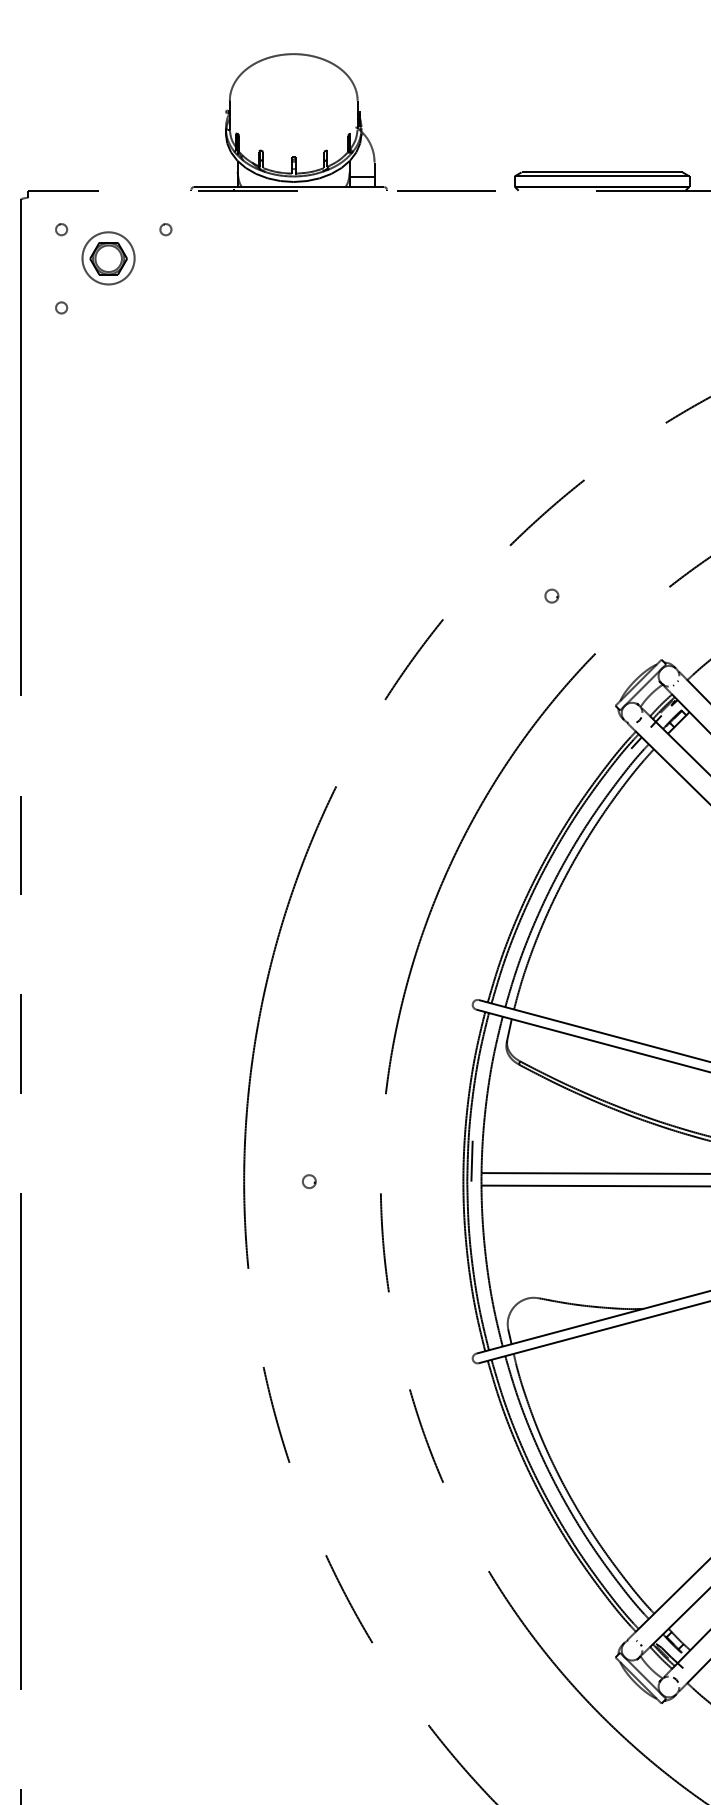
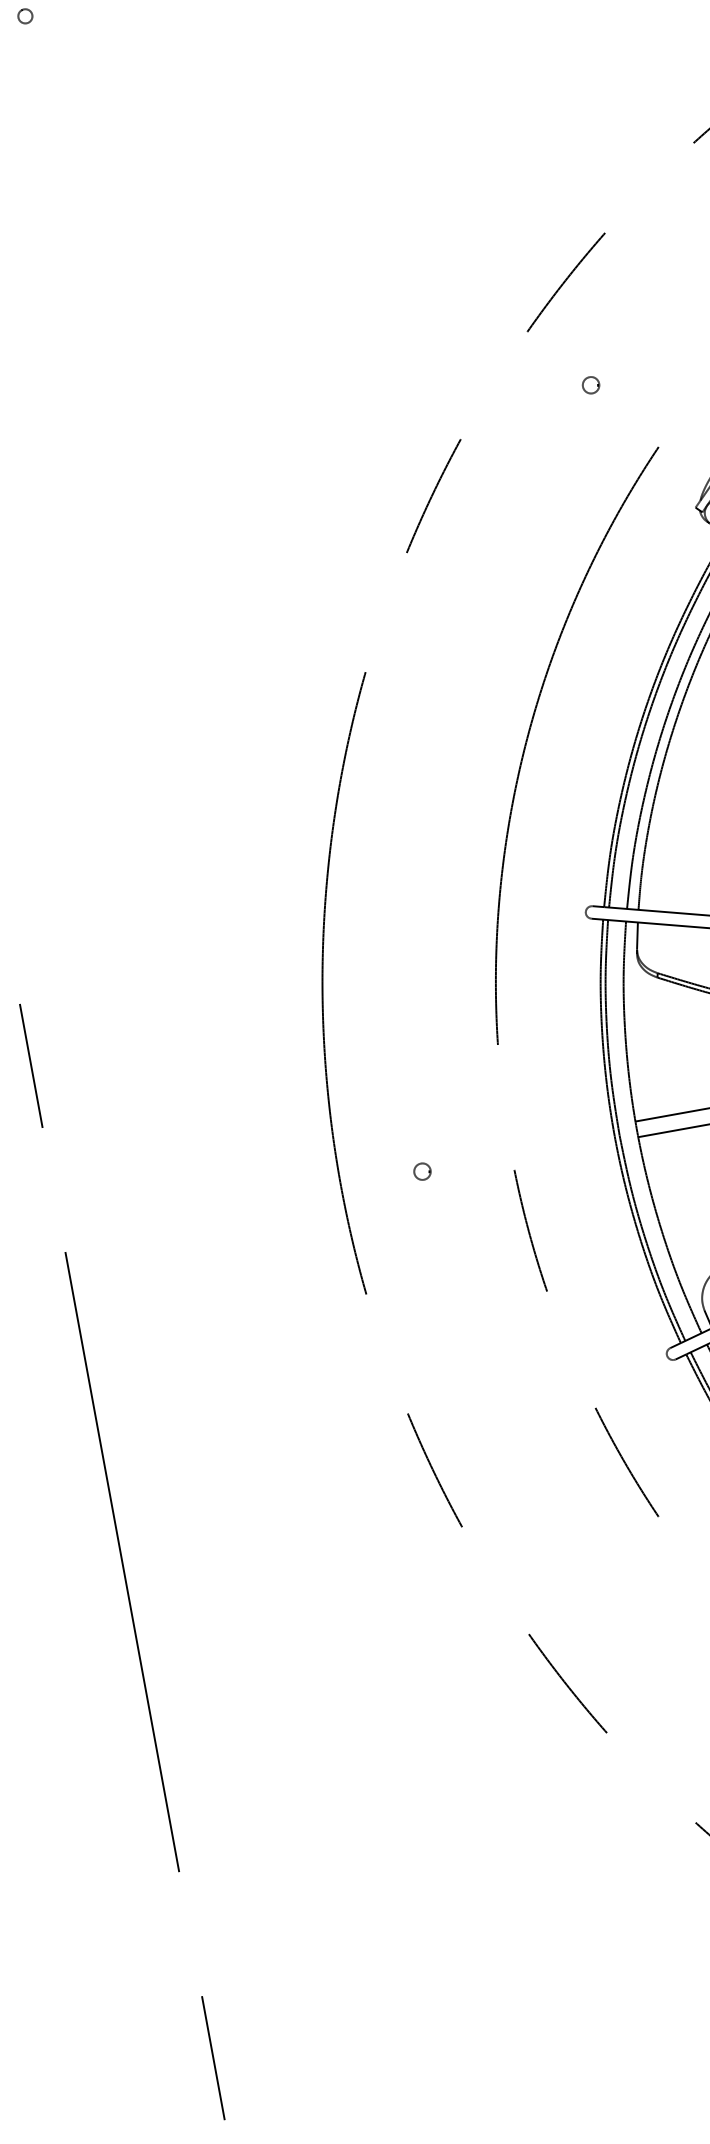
line: (471, 1160) -> (620, 1108), removed

